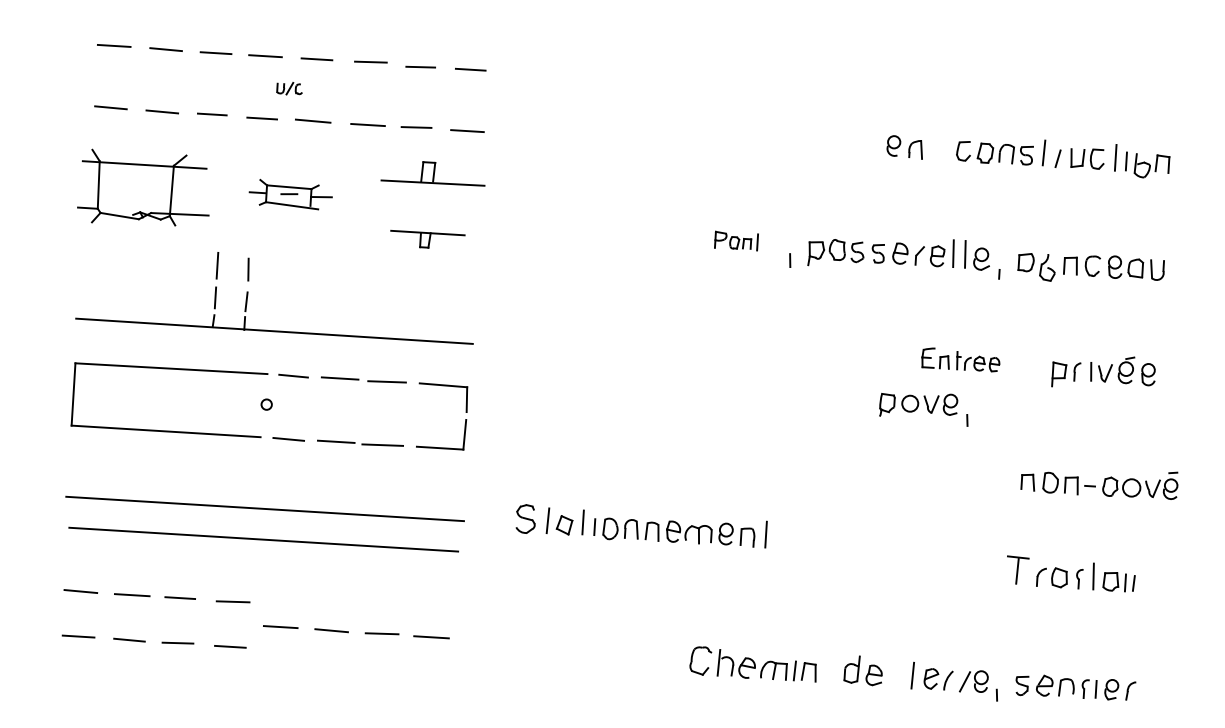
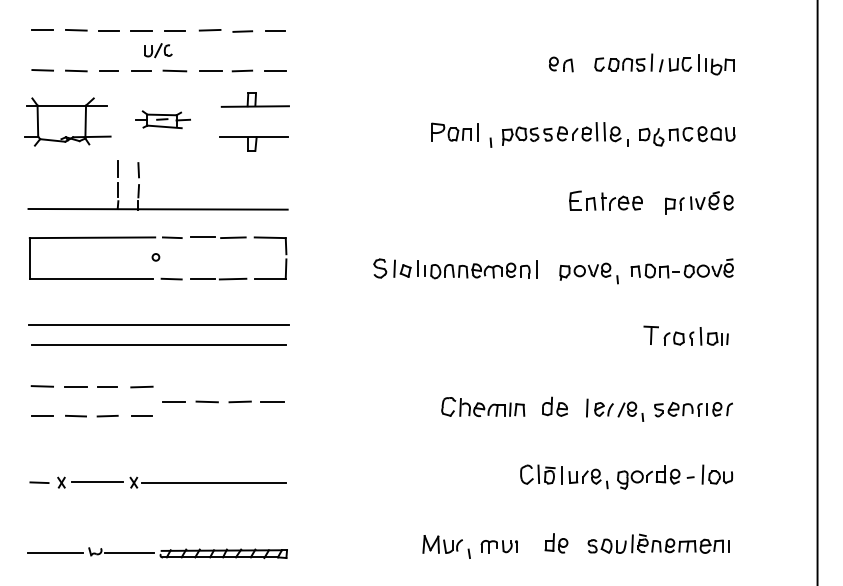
part: (289, 88) -> (158, 50), size x1.67
part: (426, 239) -> (253, 143), size x1.43
part: (735, 239) -> (454, 131), size x1.67
part: (960, 359) -> (605, 200), size x1.43
part: (923, 408) -> (588, 273), moved
part: (1098, 481) -> (681, 268), moved
part: (641, 526) -> (455, 268), moved

